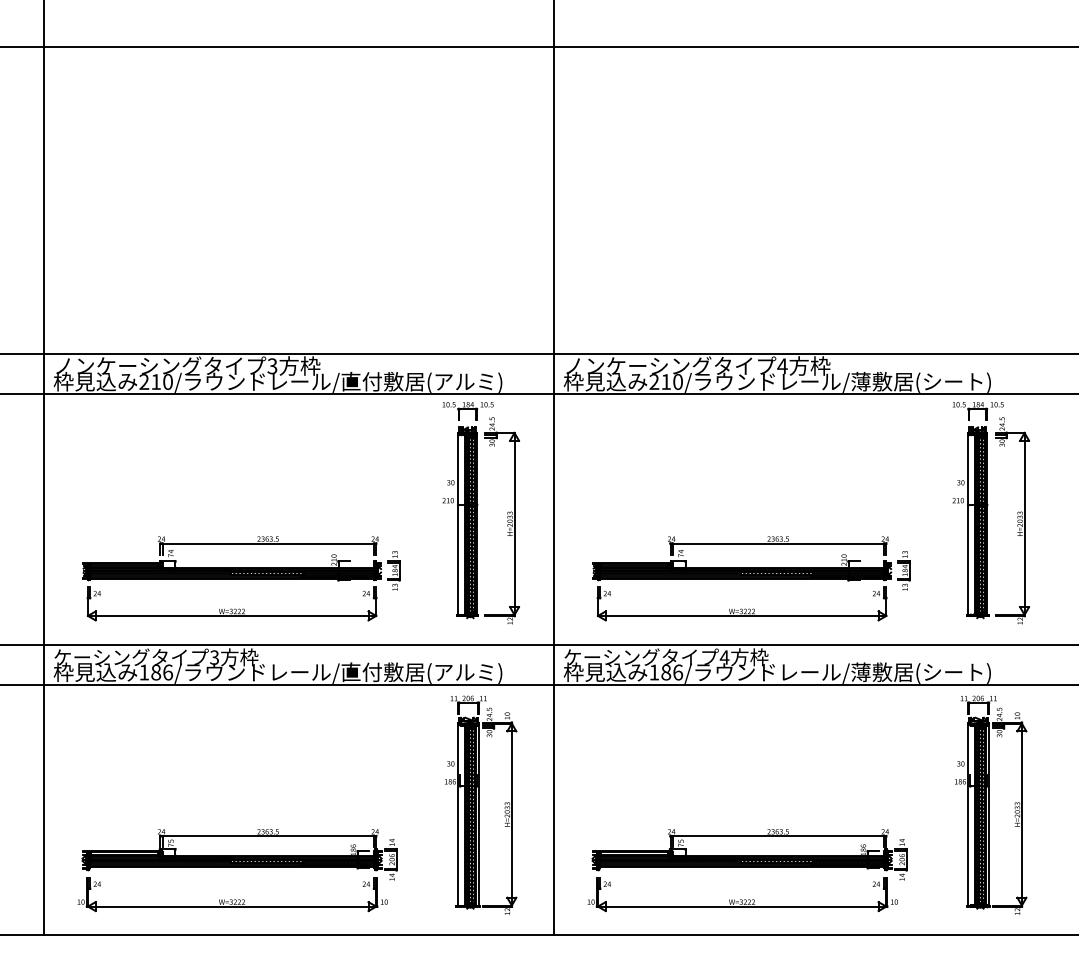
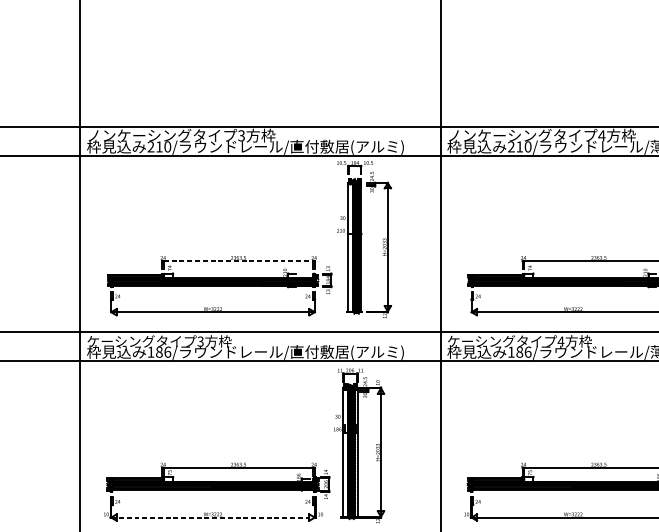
part: (480, 513) -> (363, 239), moved
line: (268, 543) -> (238, 261), solid -> dashed
part: (481, 804) -> (359, 445), moved
line: (232, 906) -> (213, 517), solid -> dashed

